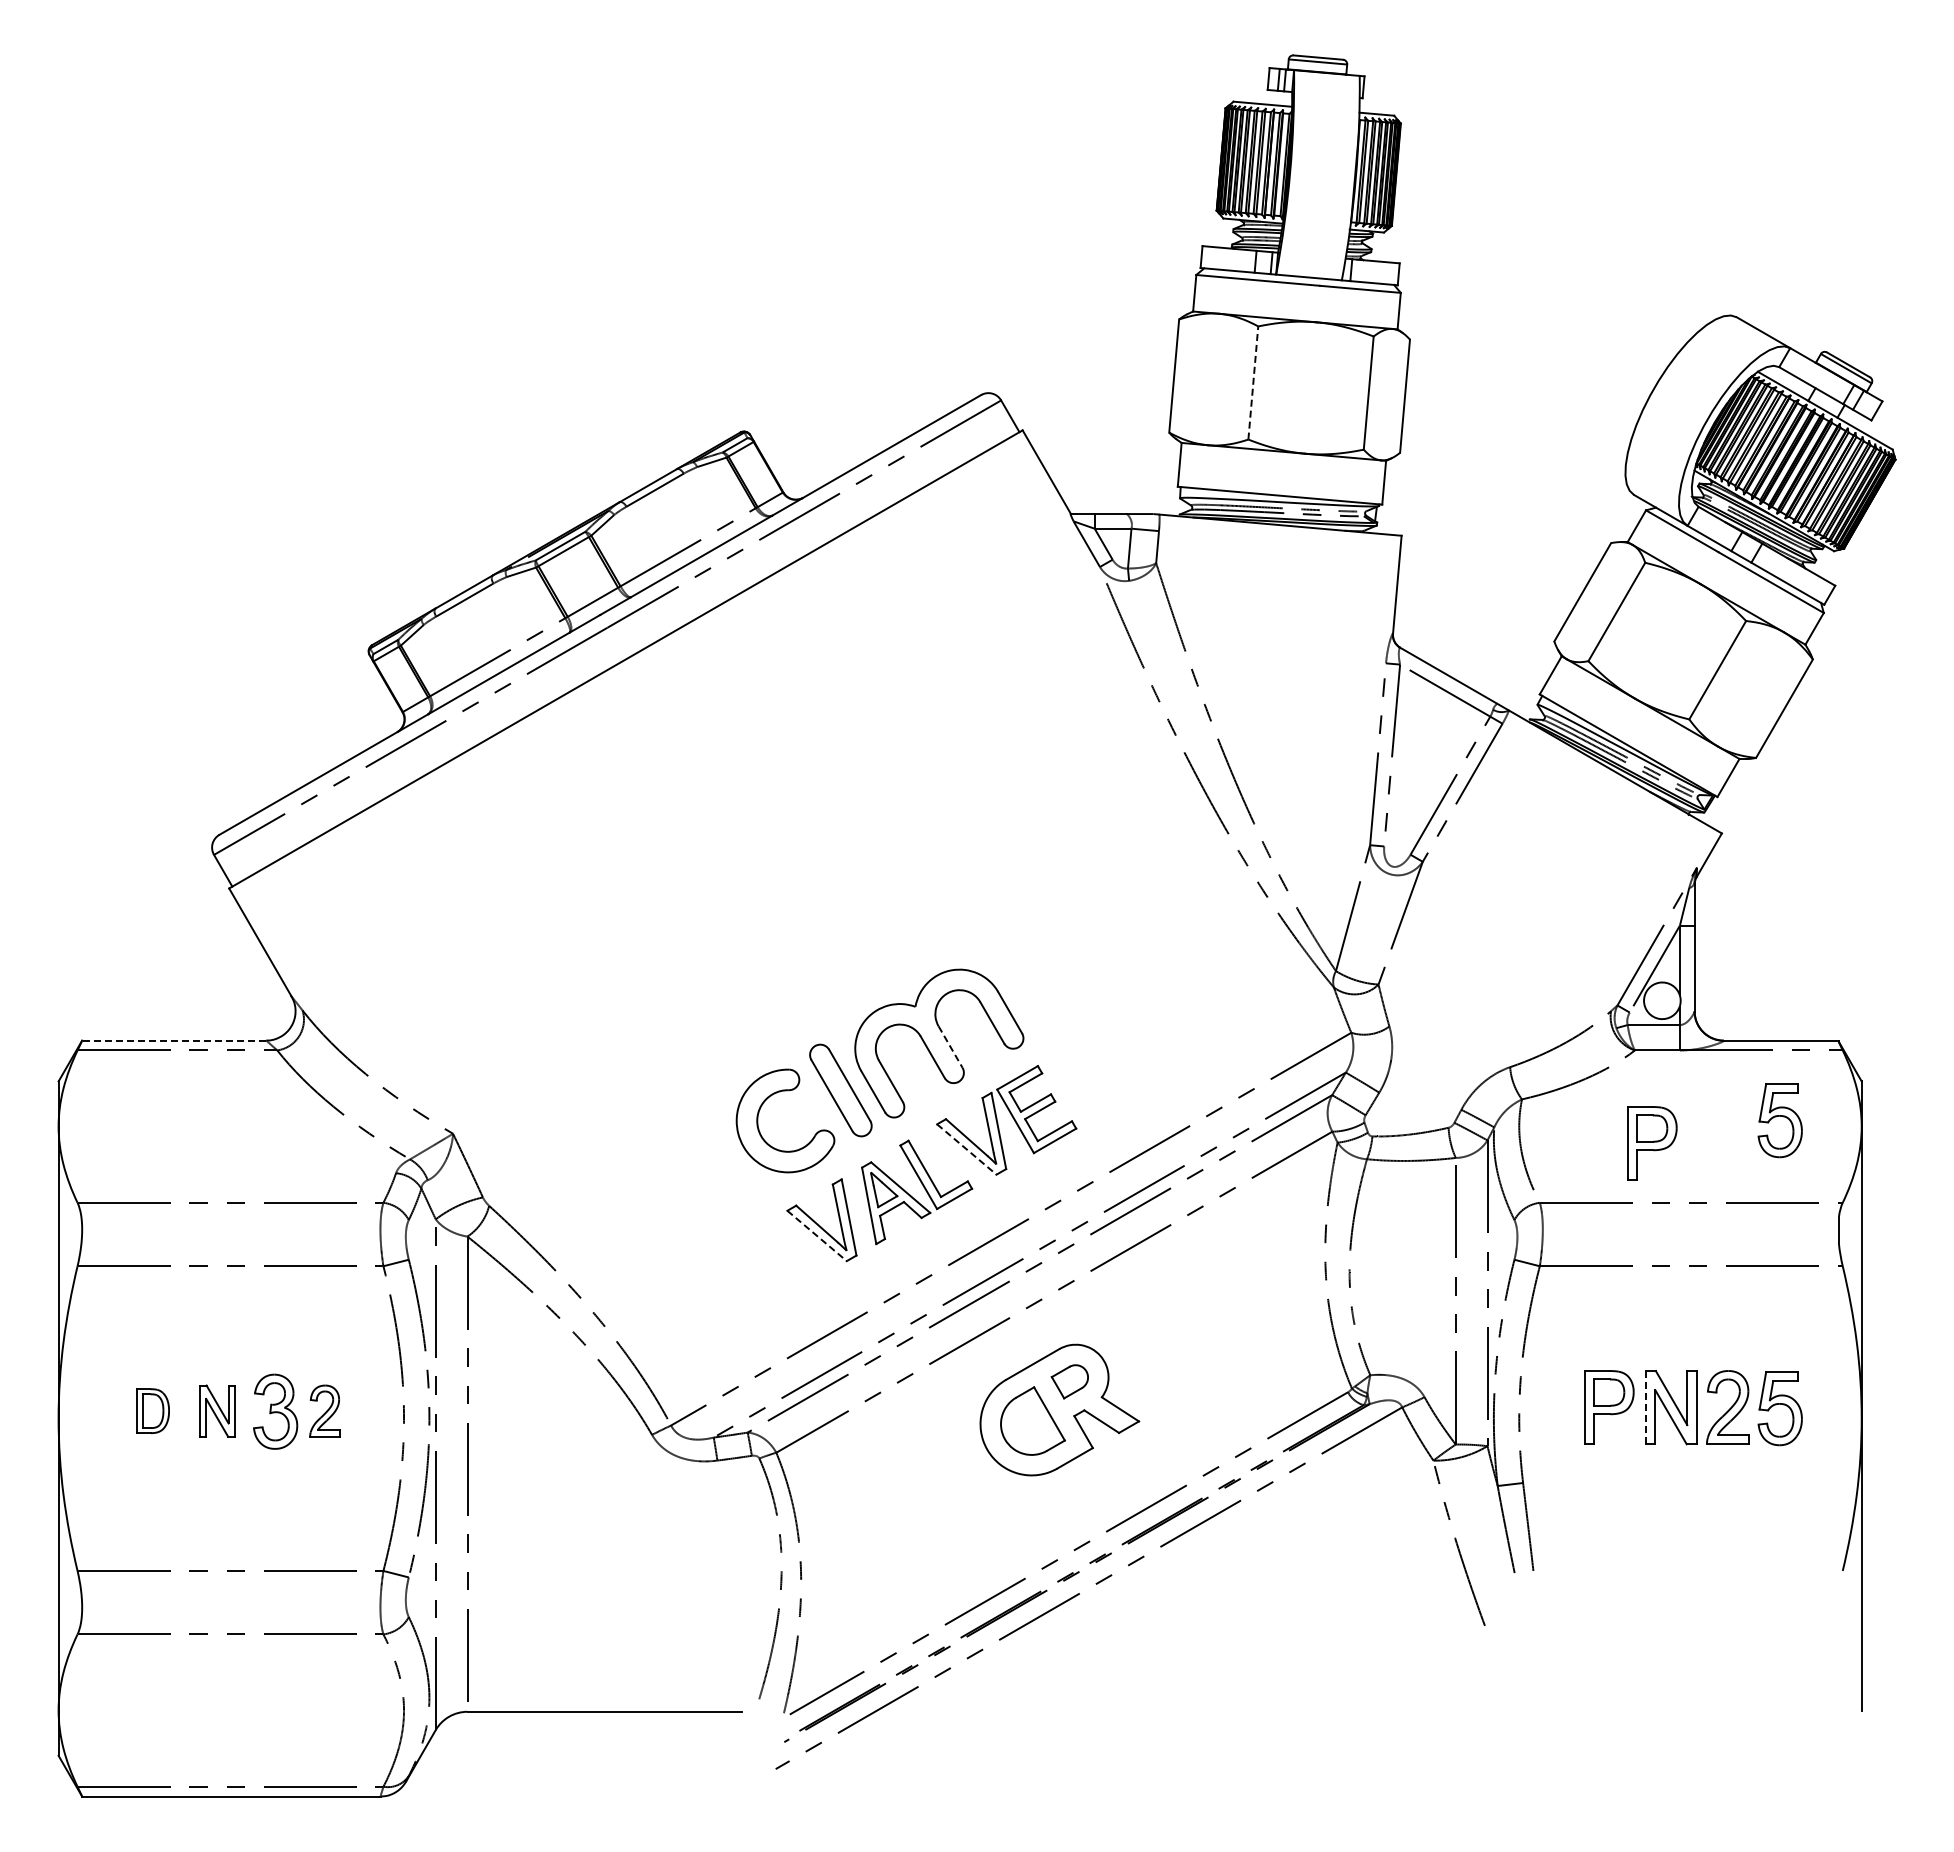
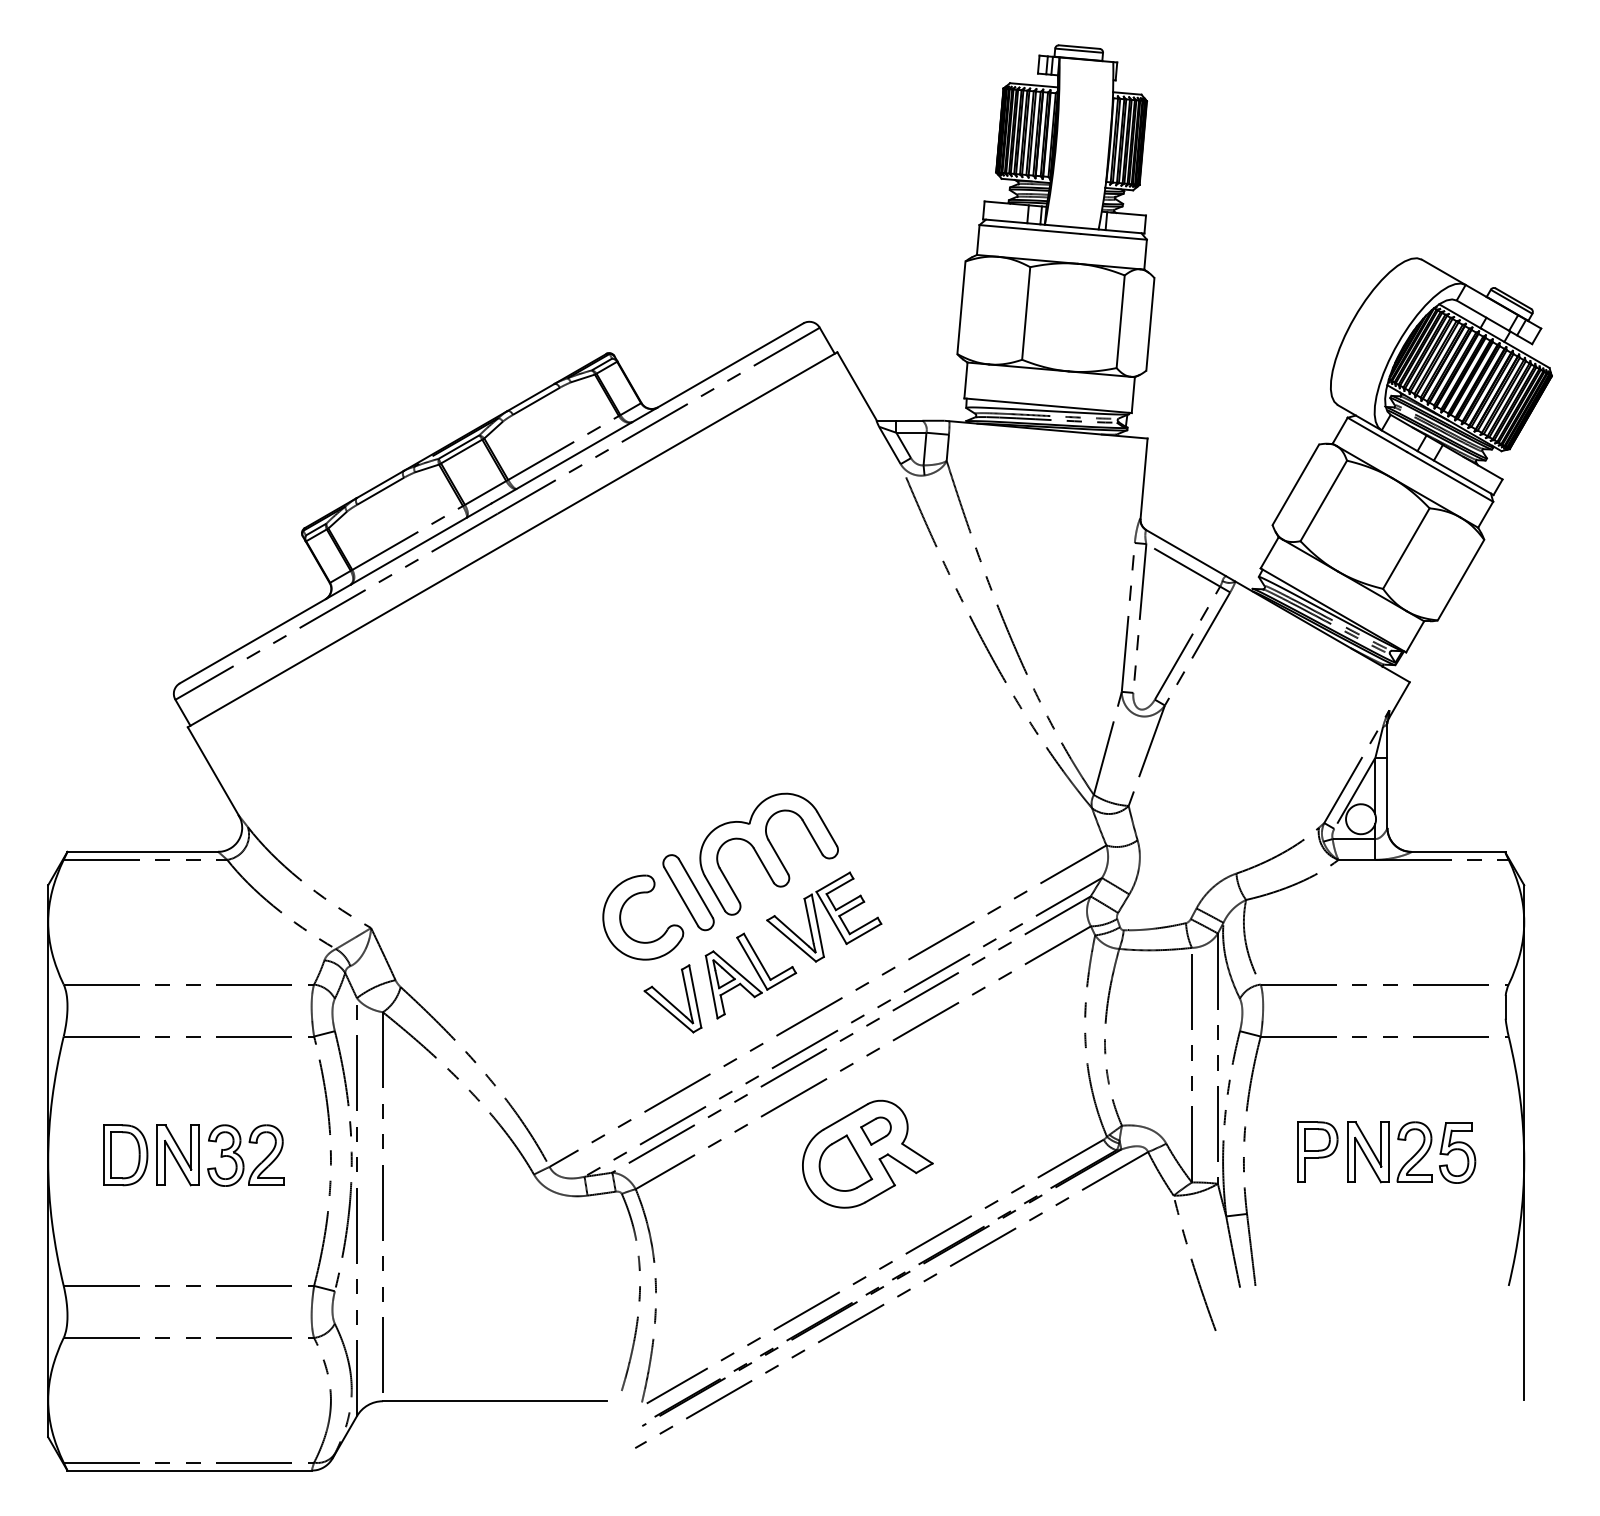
line: (1253, 383) -> (1026, 313), dashed -> solid
line: (173, 1040) -> (142, 851), dashed -> solid
line: (950, 1047) -> (778, 857), dashed -> solid
part: (1779, 1120) -> (1456, 917), removed
part: (1652, 1143) -> (1352, 936), removed
line: (966, 1149) -> (791, 940), dashed -> solid
line: (817, 1235) -> (669, 1011), dashed -> solid
line: (1645, 1407) -> (1347, 1152), dashed -> solid
part: (152, 1410) -> (125, 1154), size x1.67
part: (217, 1410) -> (178, 1154), size x1.43
part: (324, 1410) -> (265, 1154), size x1.43

